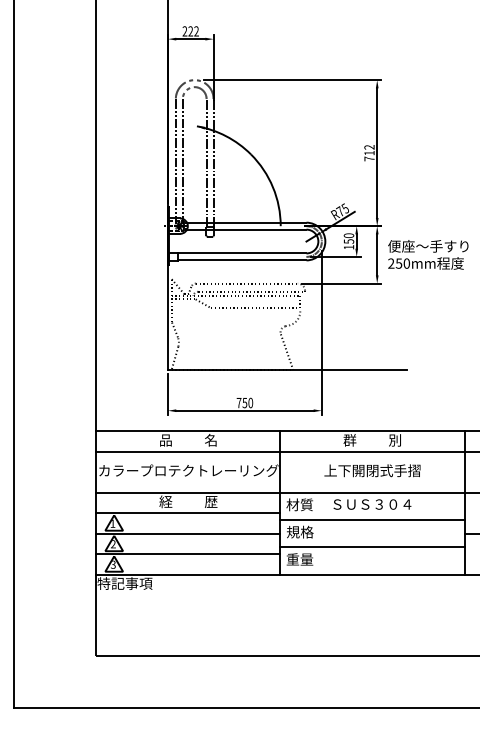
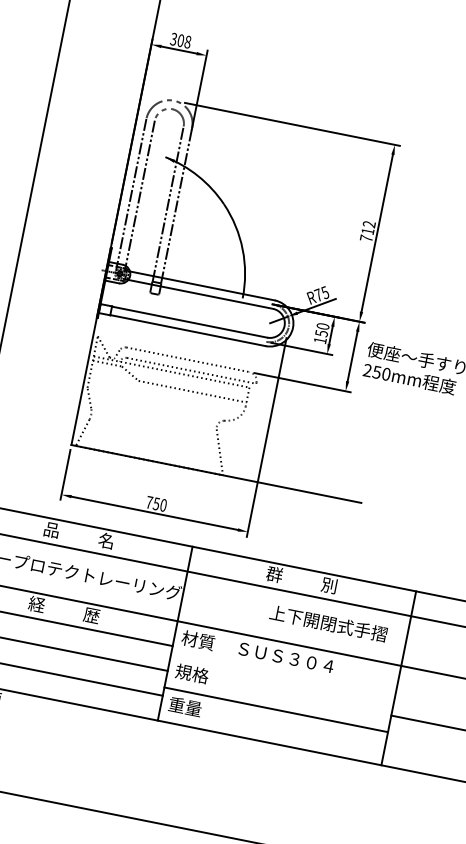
text: (190, 31) -> (180, 40), 222 -> 308
text: (372, 470) -> (328, 623), moved
line: (372, 520) -> (282, 677), removed

